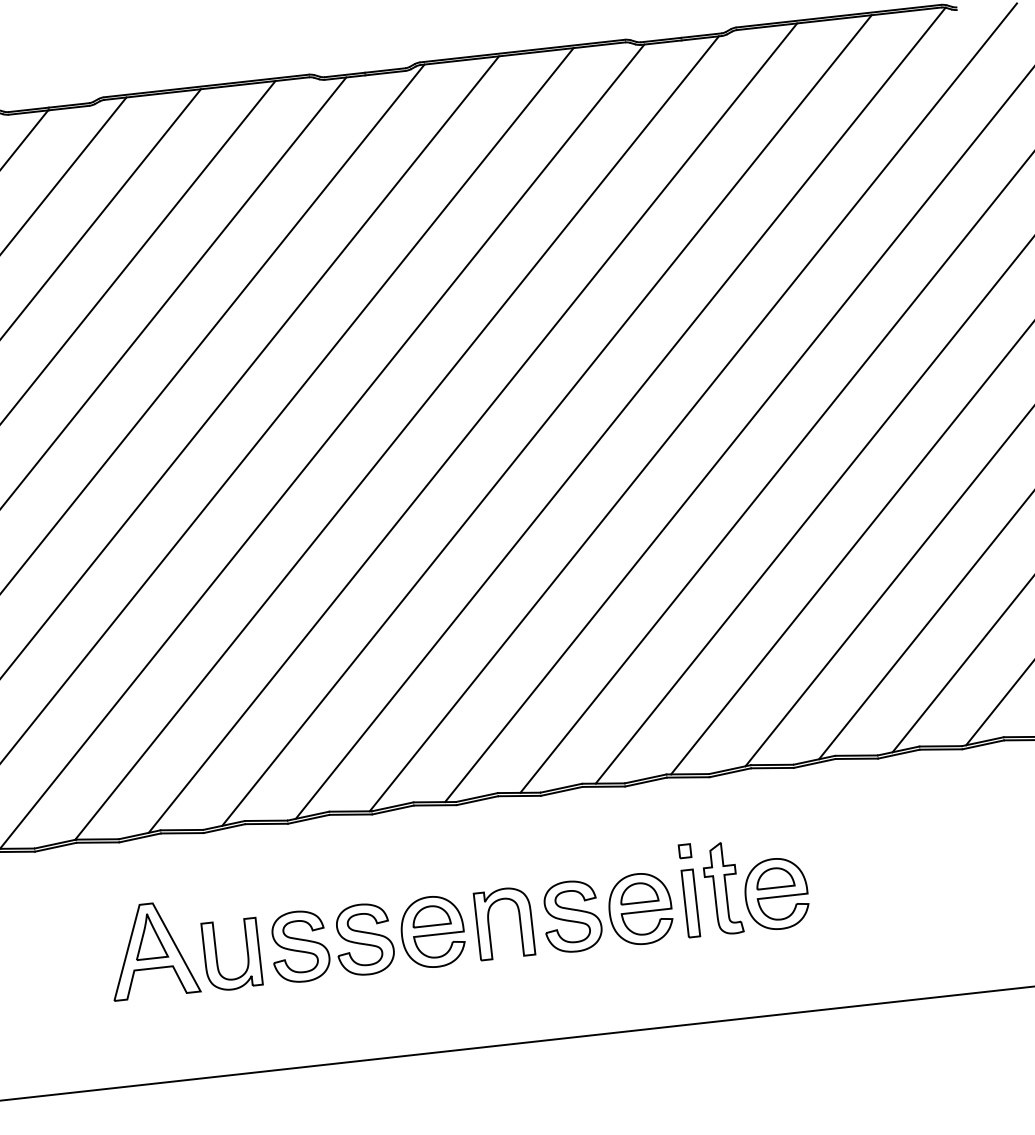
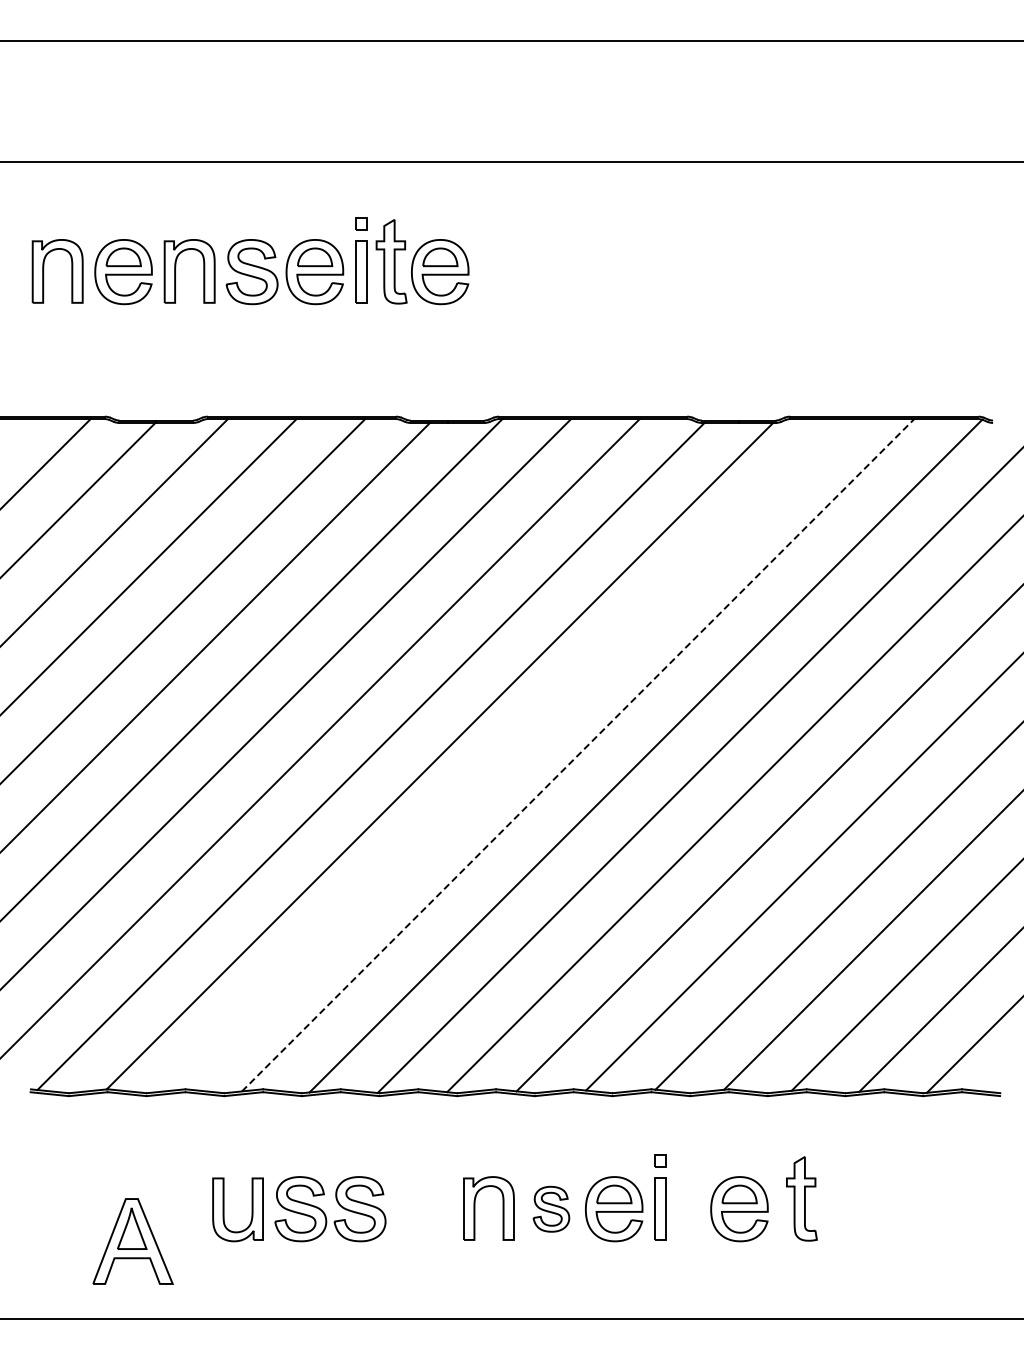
line: (547, 419) -> (578, 754), solid -> dashed
line: (472, 427) -> (509, 754), removed
part: (722, 888) -> (801, 1198), moved
part: (572, 916) -> (551, 1209), size x0.7
part: (432, 932) -> (422, 1209), removed
part: (151, 950) -> (132, 1241), moved

